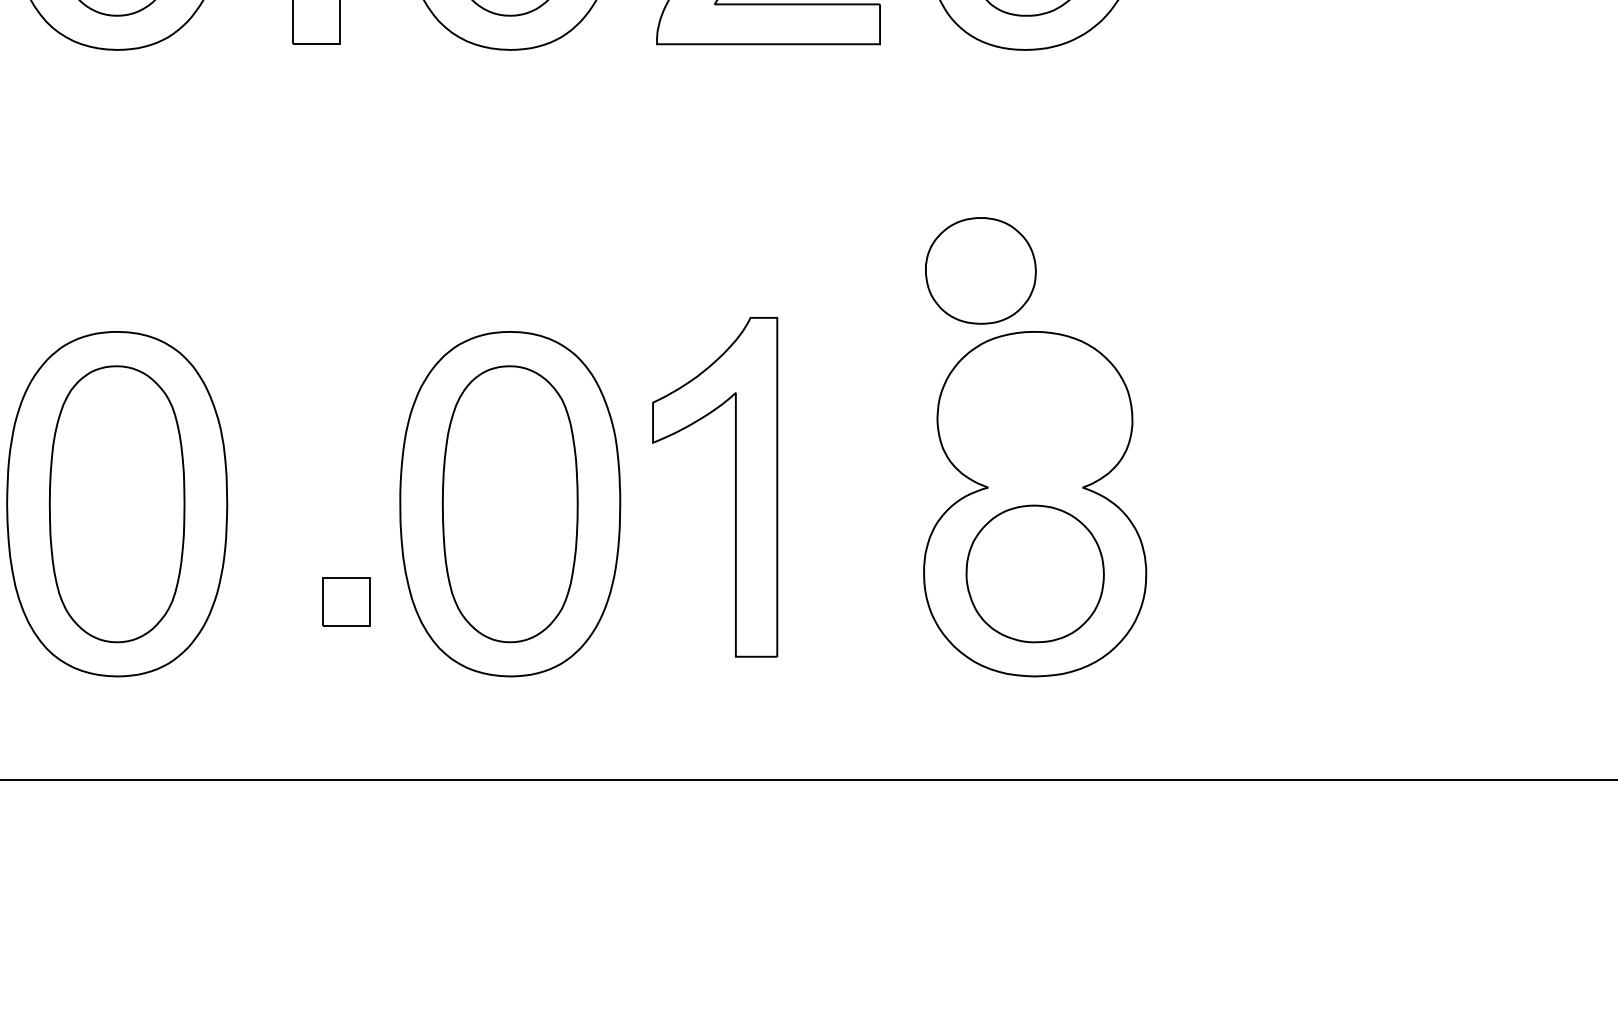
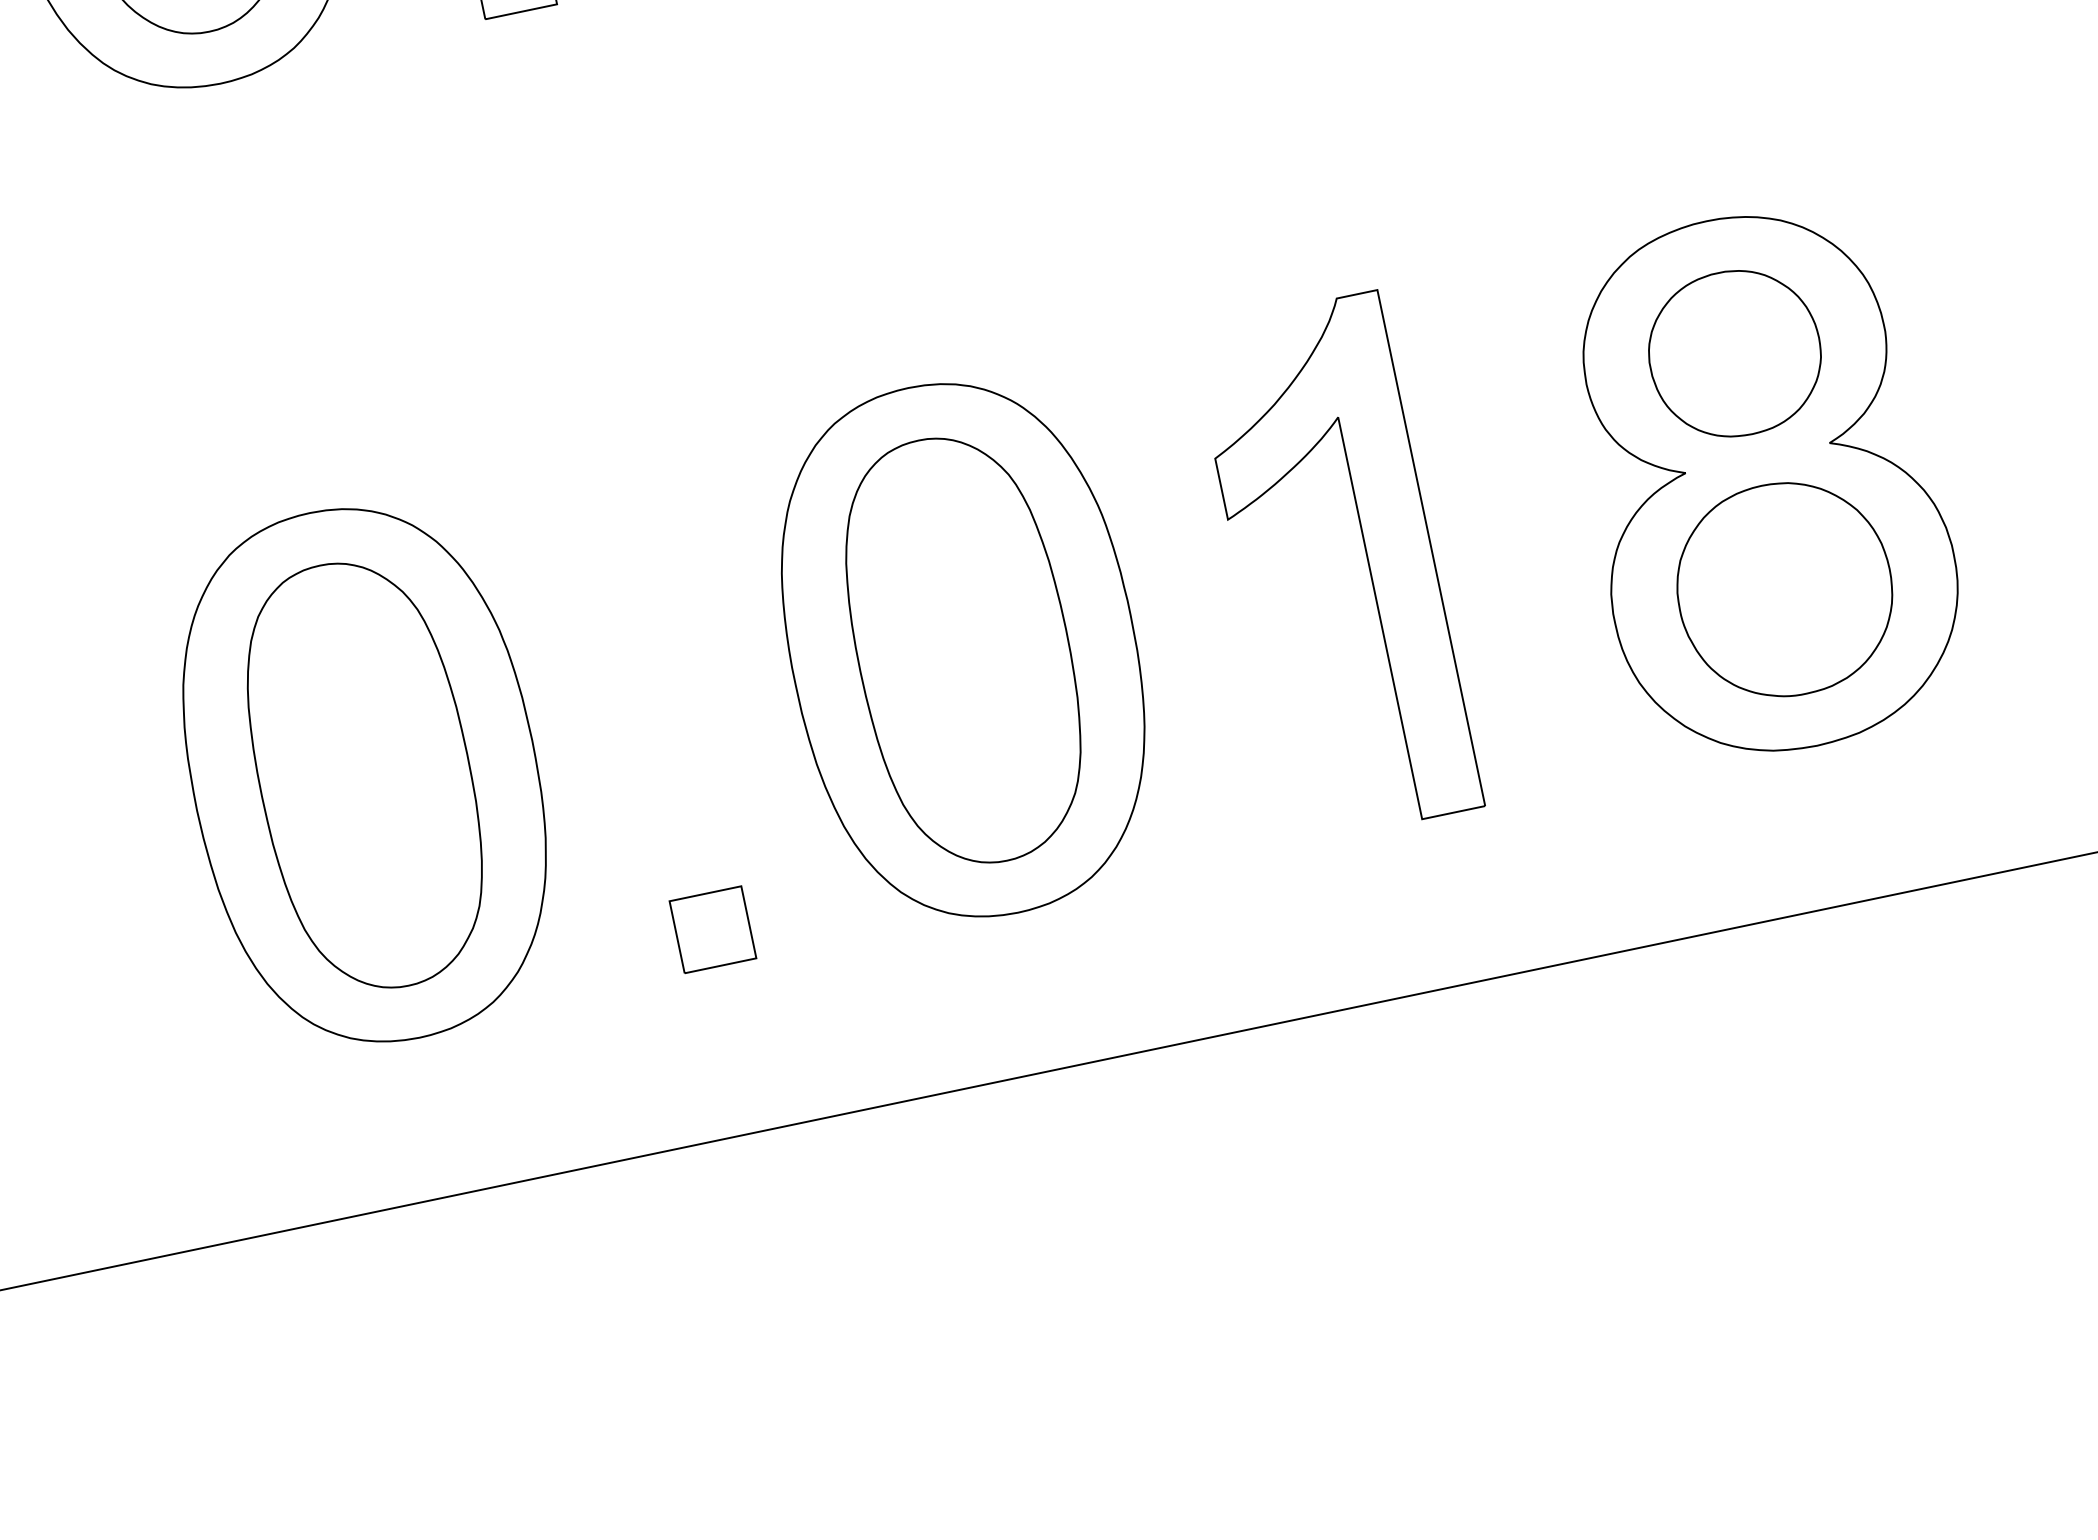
part: (980, 270) -> (1734, 353), moved
part: (735, 487) -> (1367, 561), moved
part: (346, 601) -> (713, 928), moved

